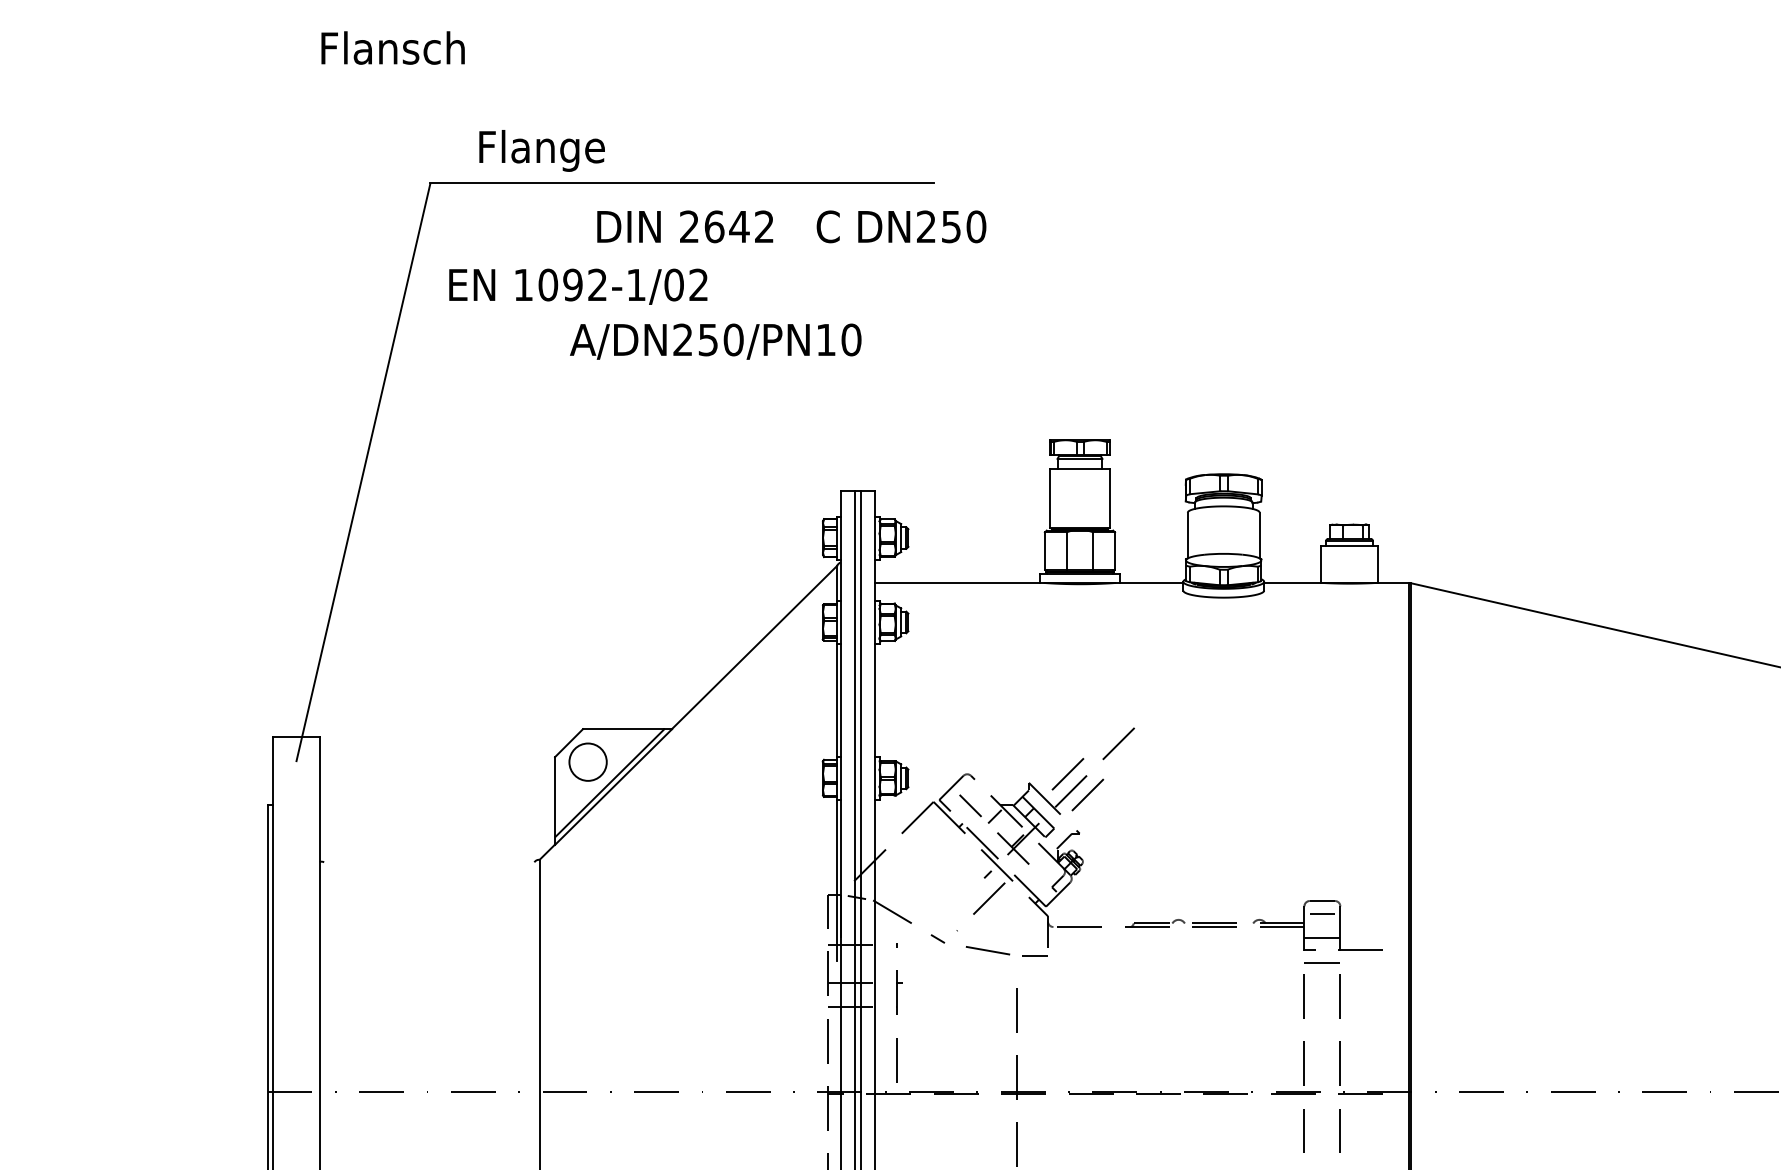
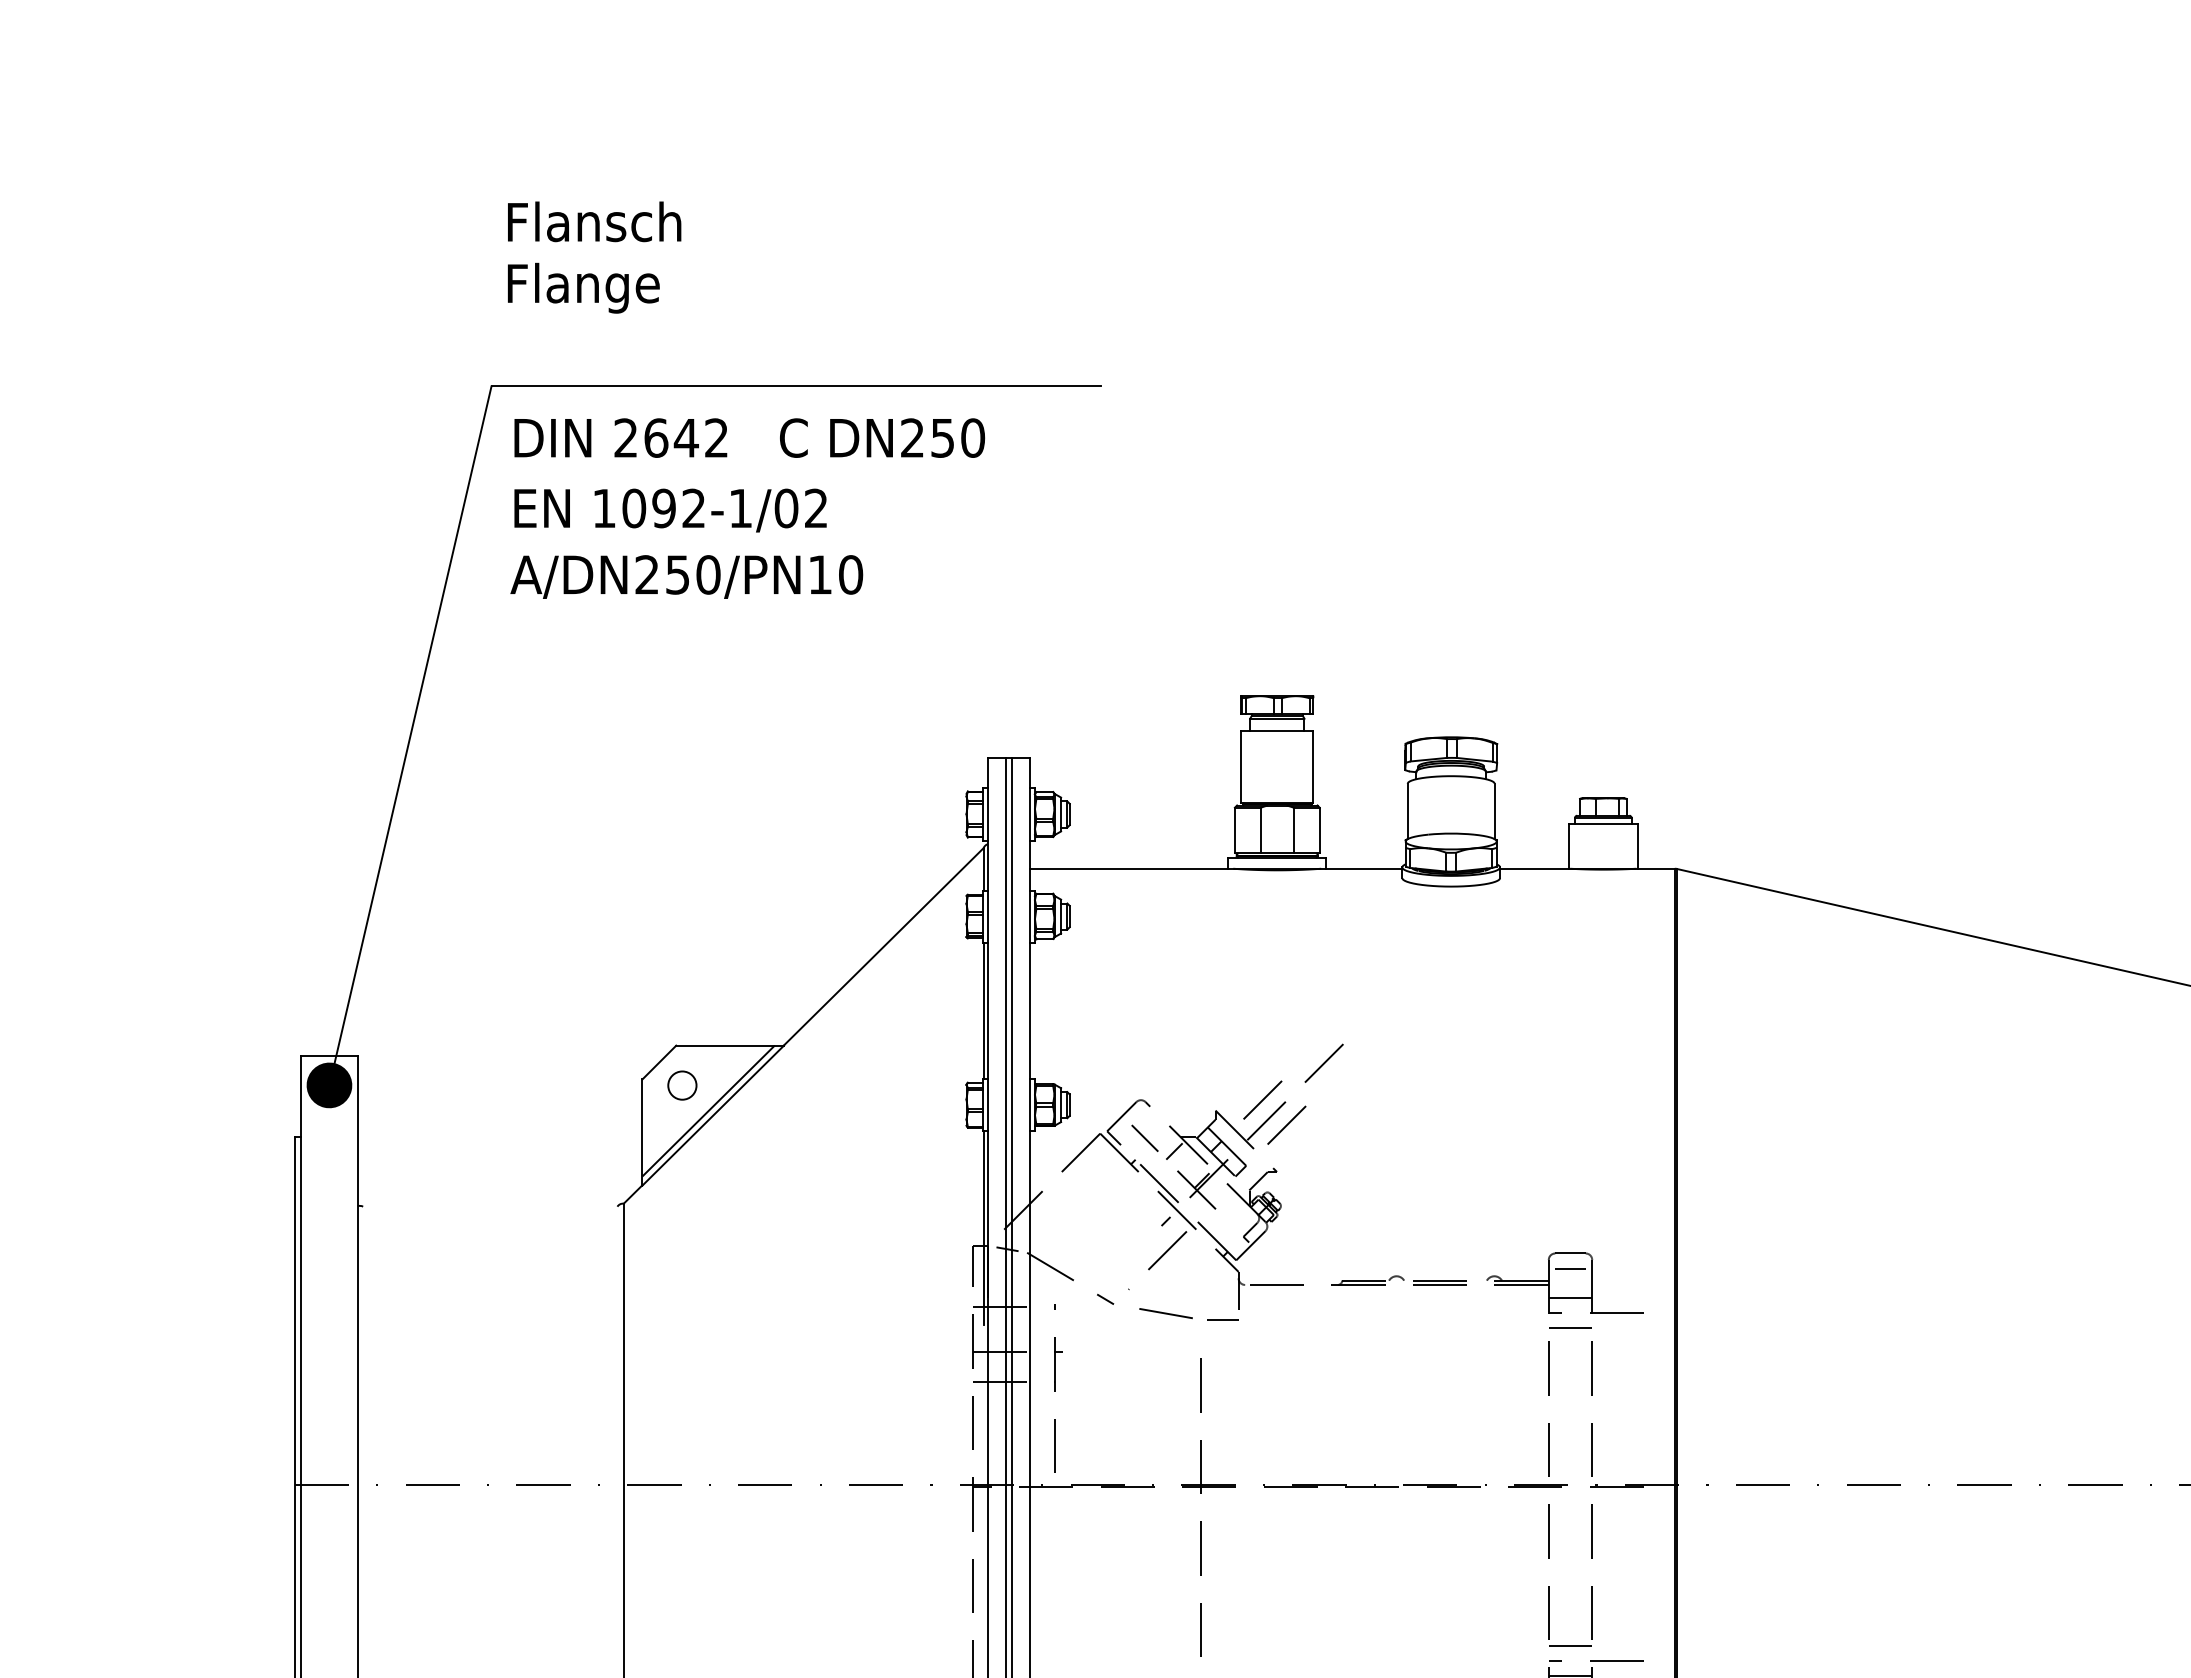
text: (393, 47) -> (594, 221), moved
text: (541, 150) -> (583, 287), moved
text: (791, 226) -> (749, 437), moved
text: (715, 341) -> (686, 576), moved
fill: (296, 762) -> (329, 1085), added
circle: (588, 762) -> (682, 1085), size x0.62

